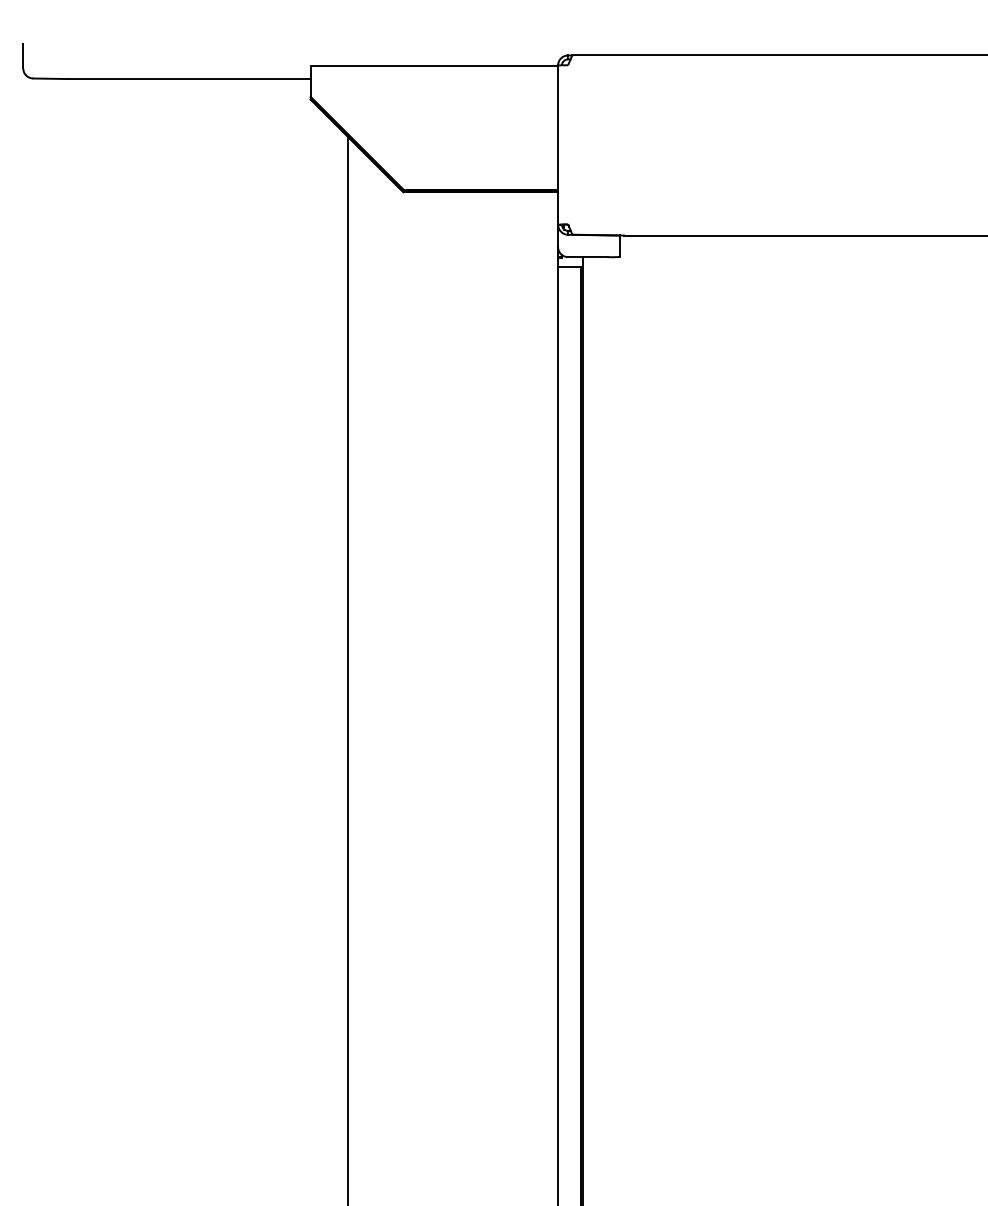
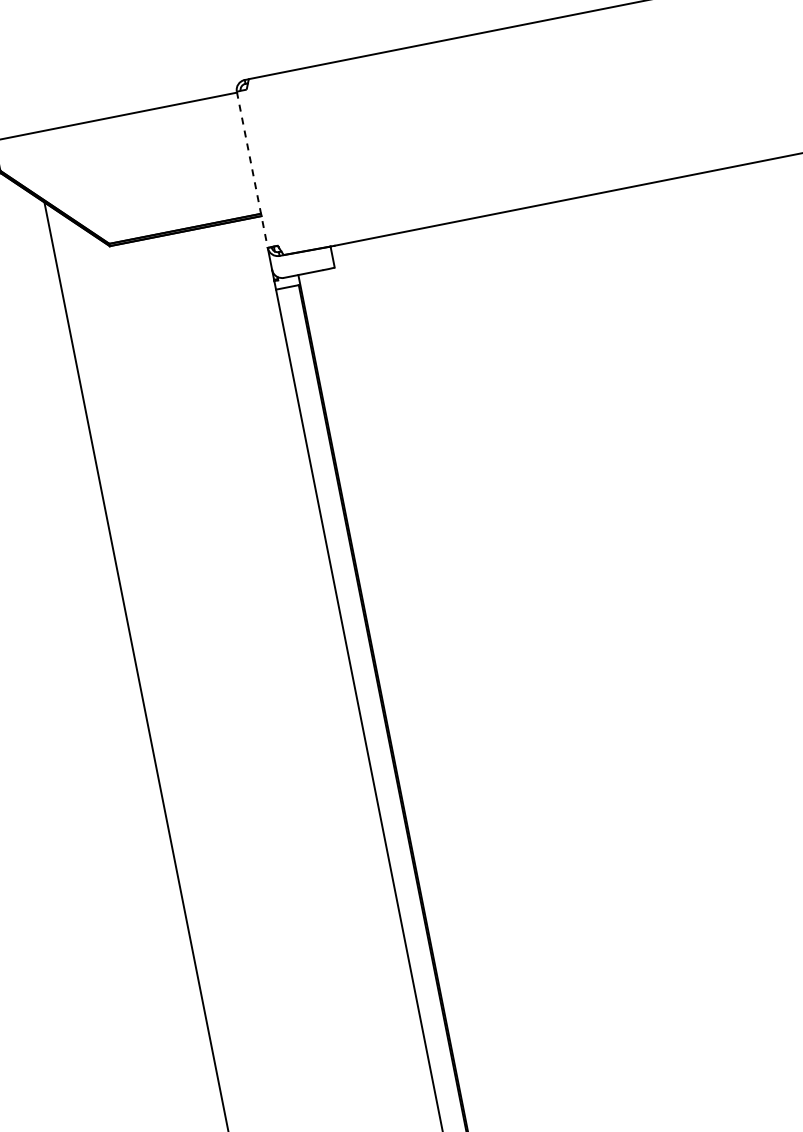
line: (558, 145) -> (252, 170), solid -> dashed

